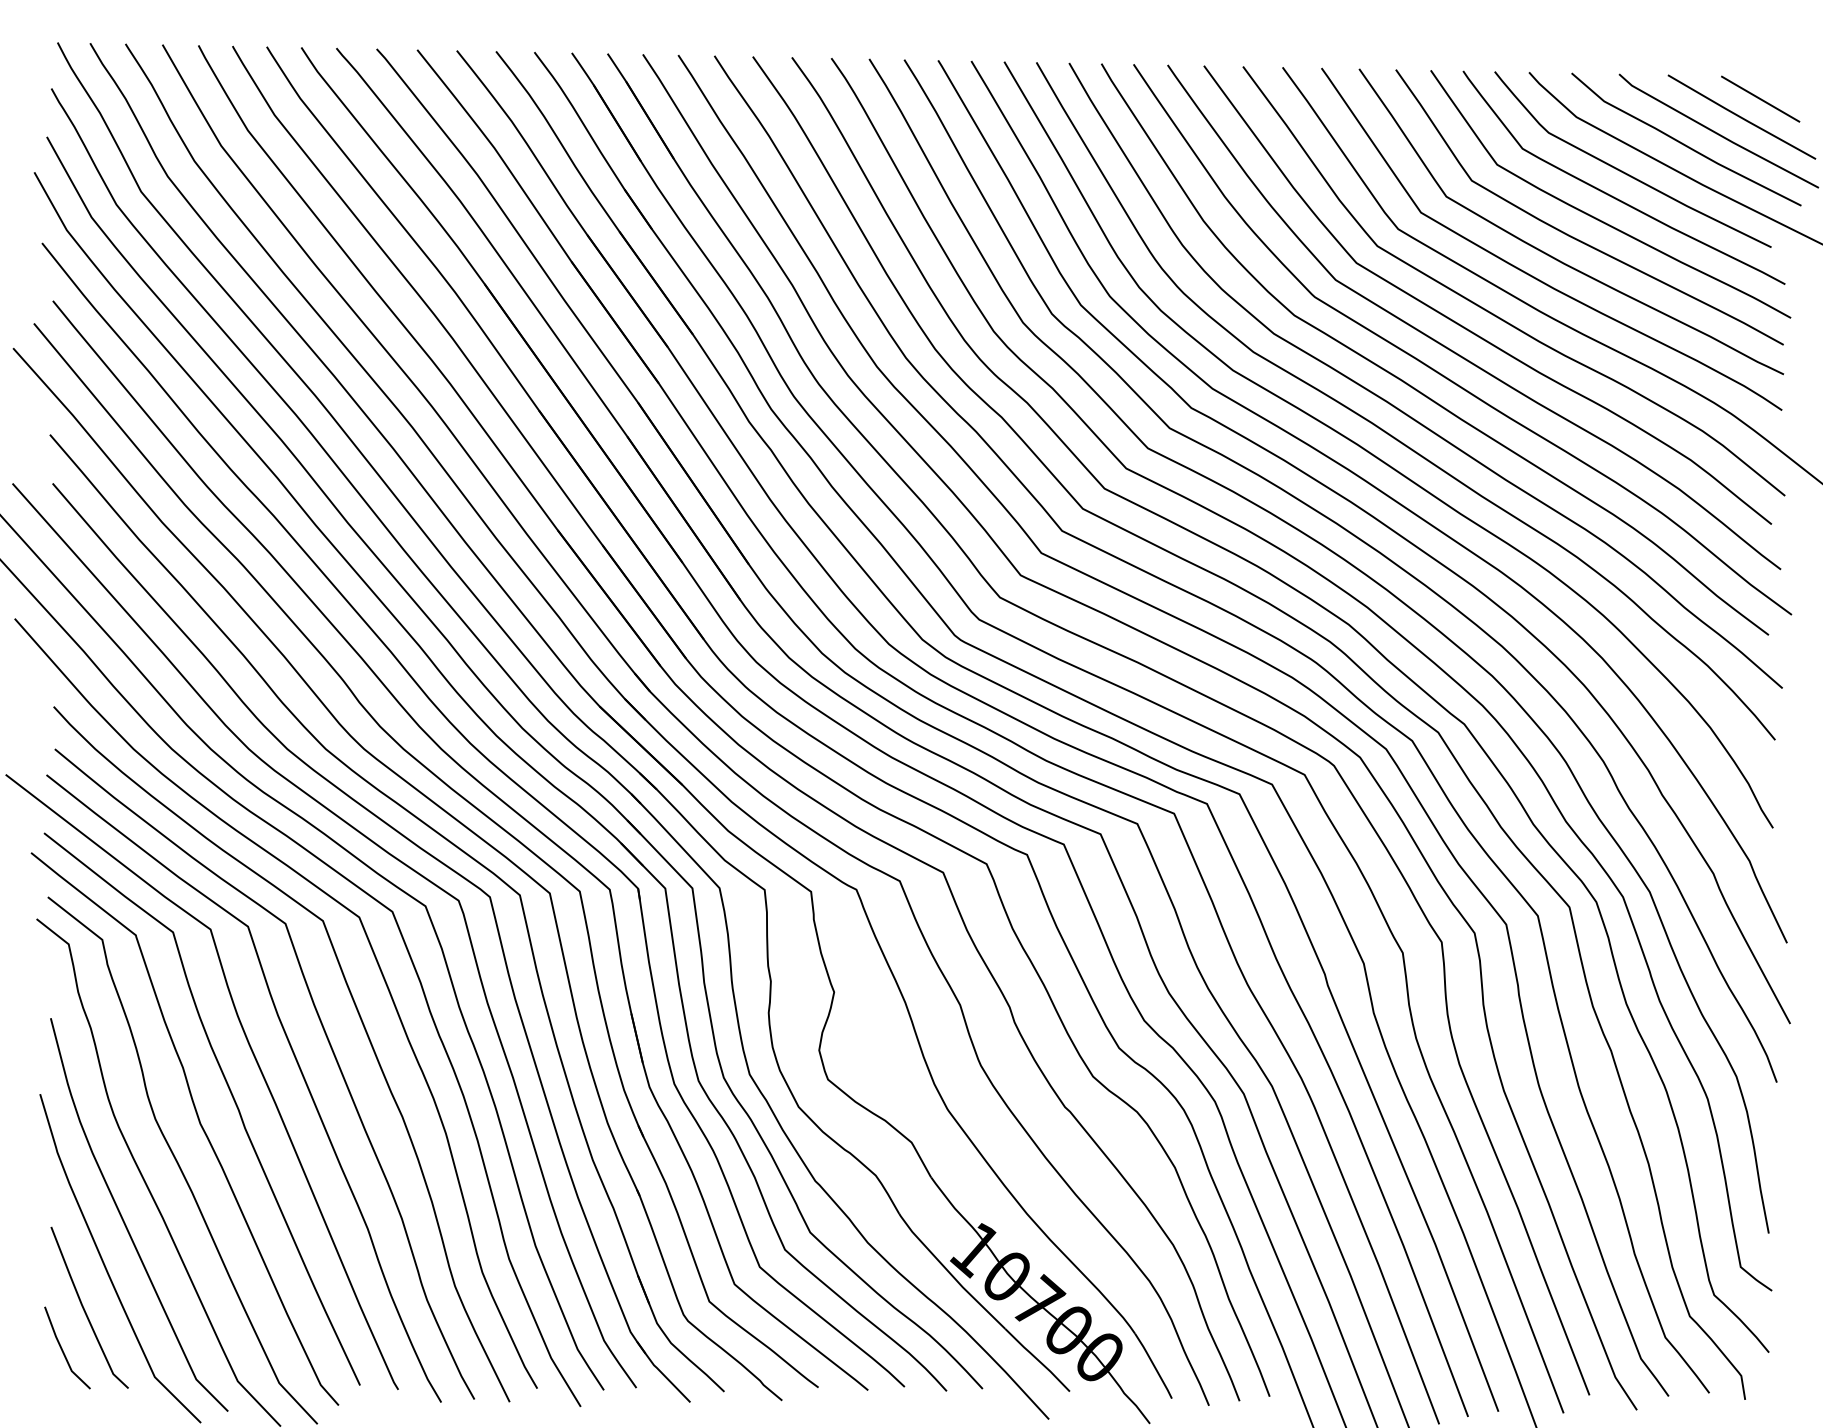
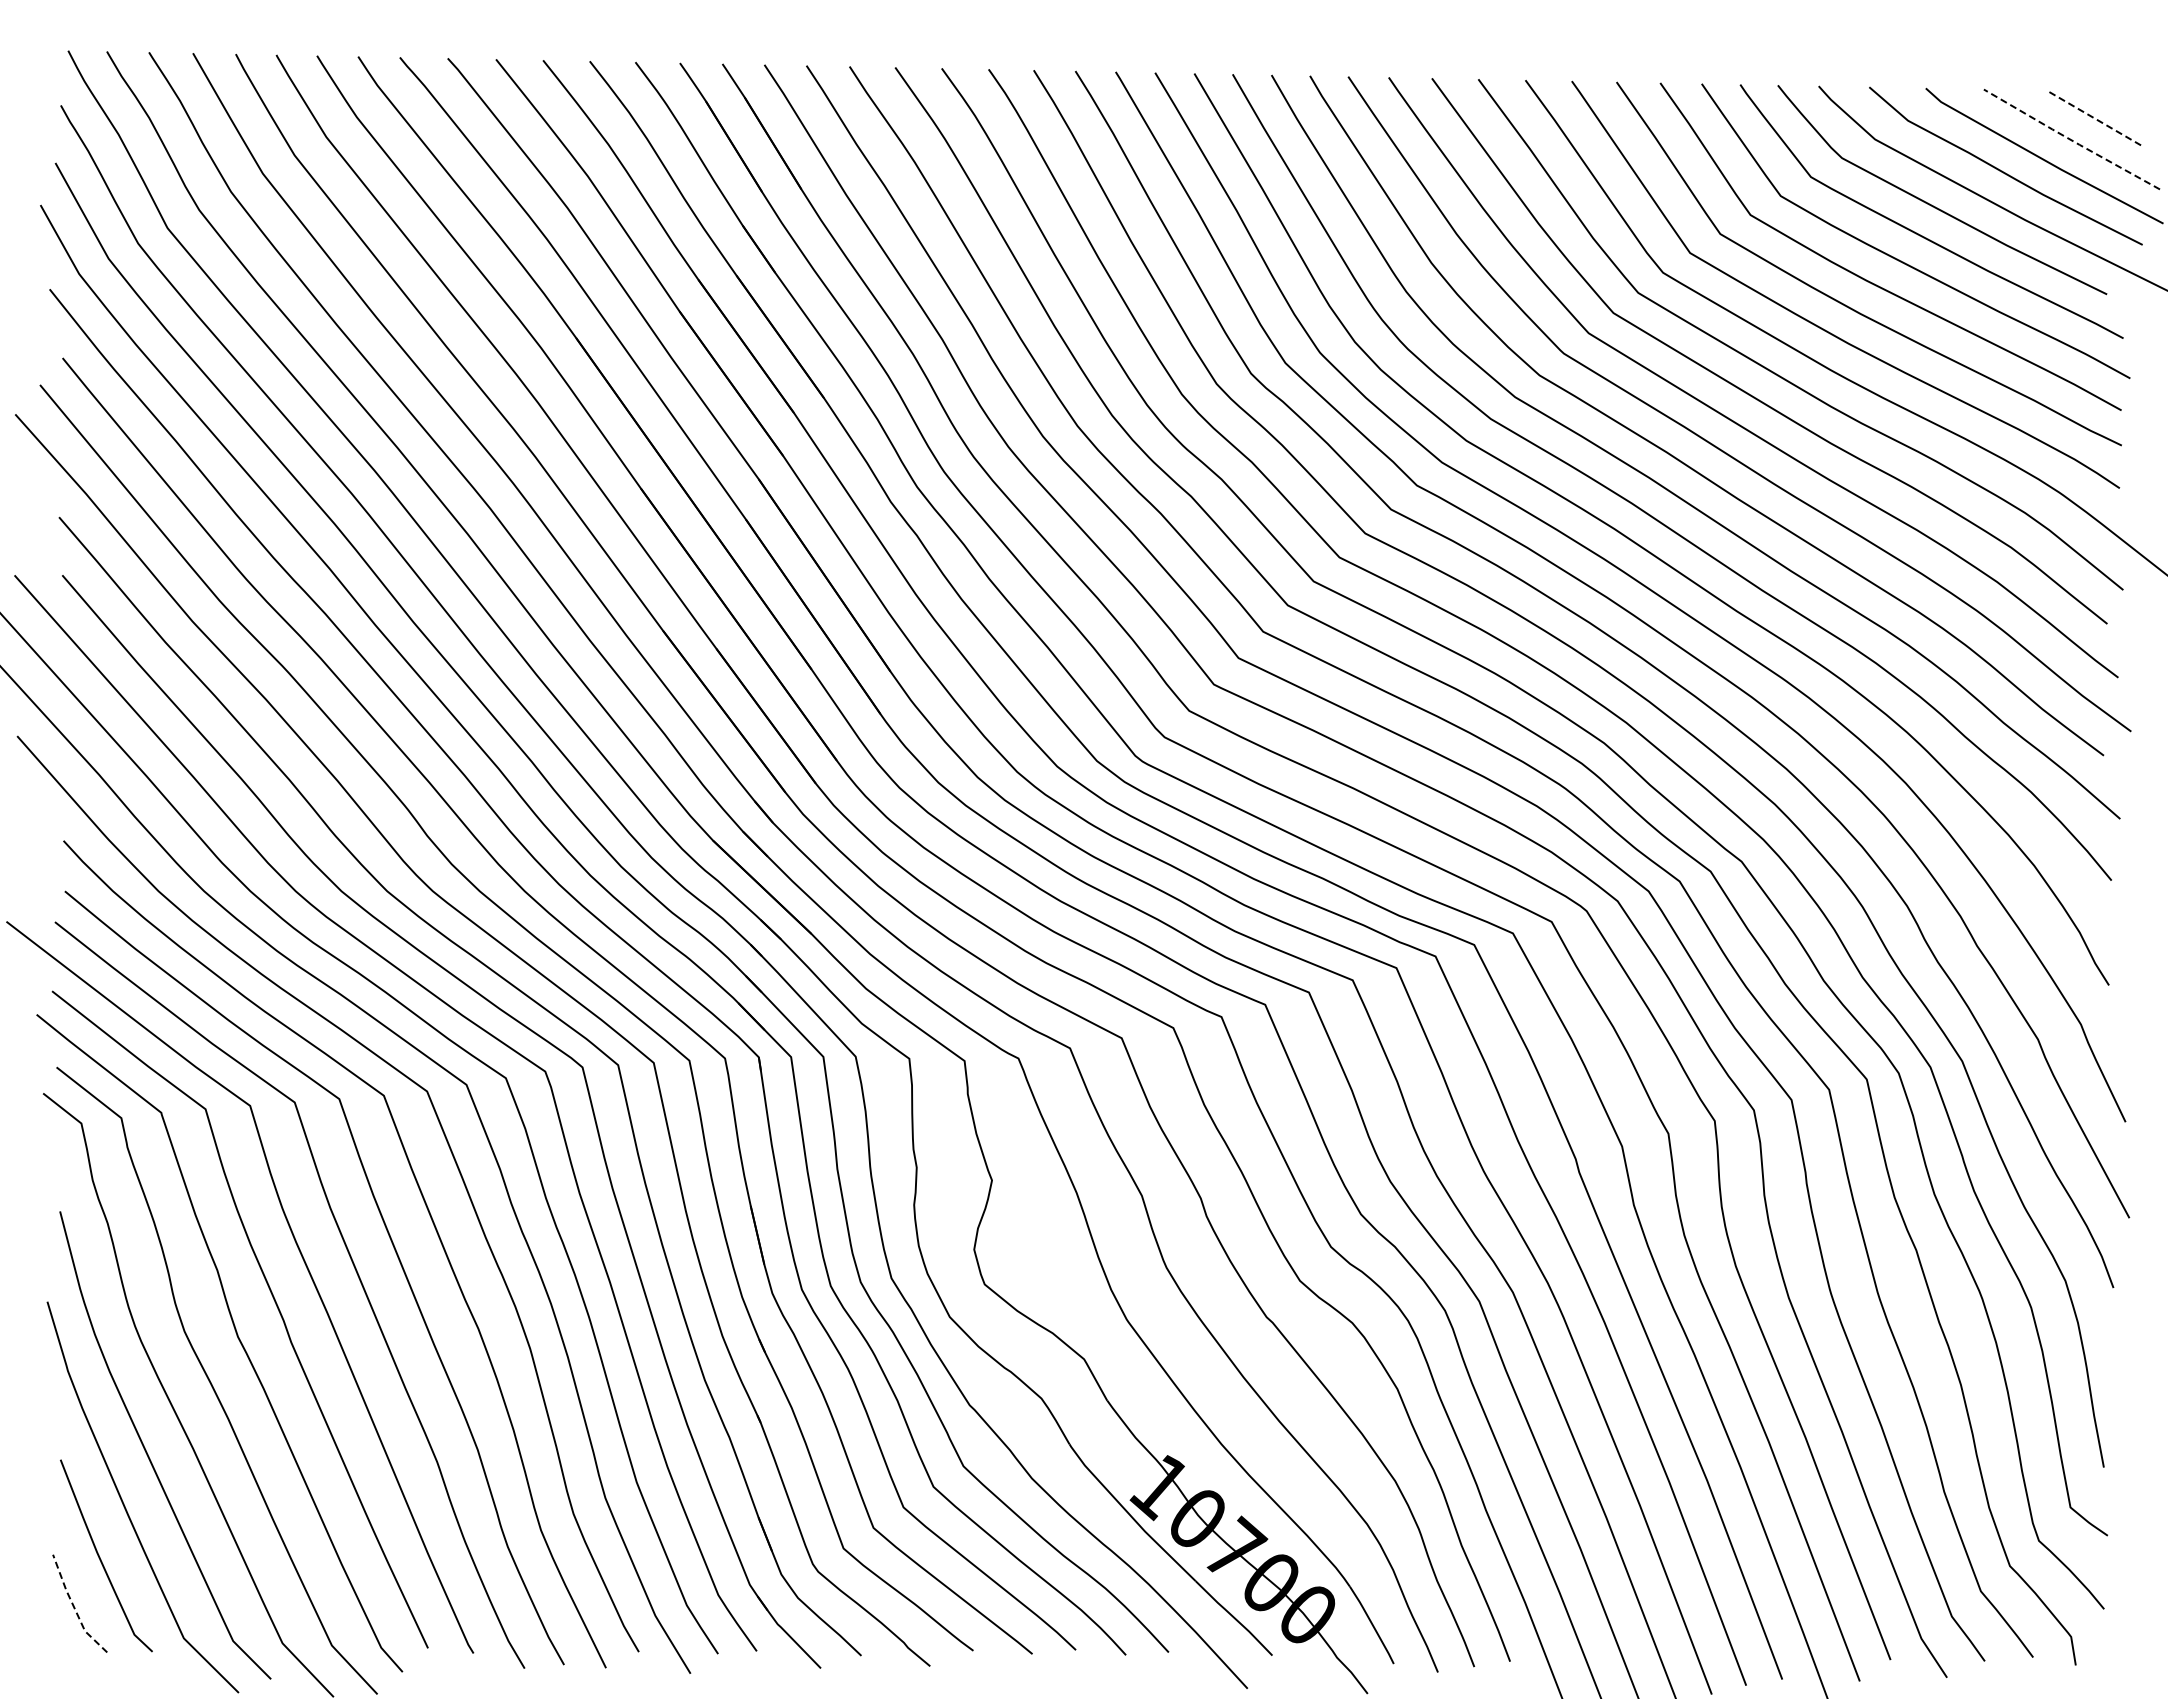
line: (1760, 98) -> (2093, 117), solid -> dashed
line: (1741, 118) -> (2071, 140), solid -> dashed
line: (62, 1351) -> (74, 1607), solid -> dashed

